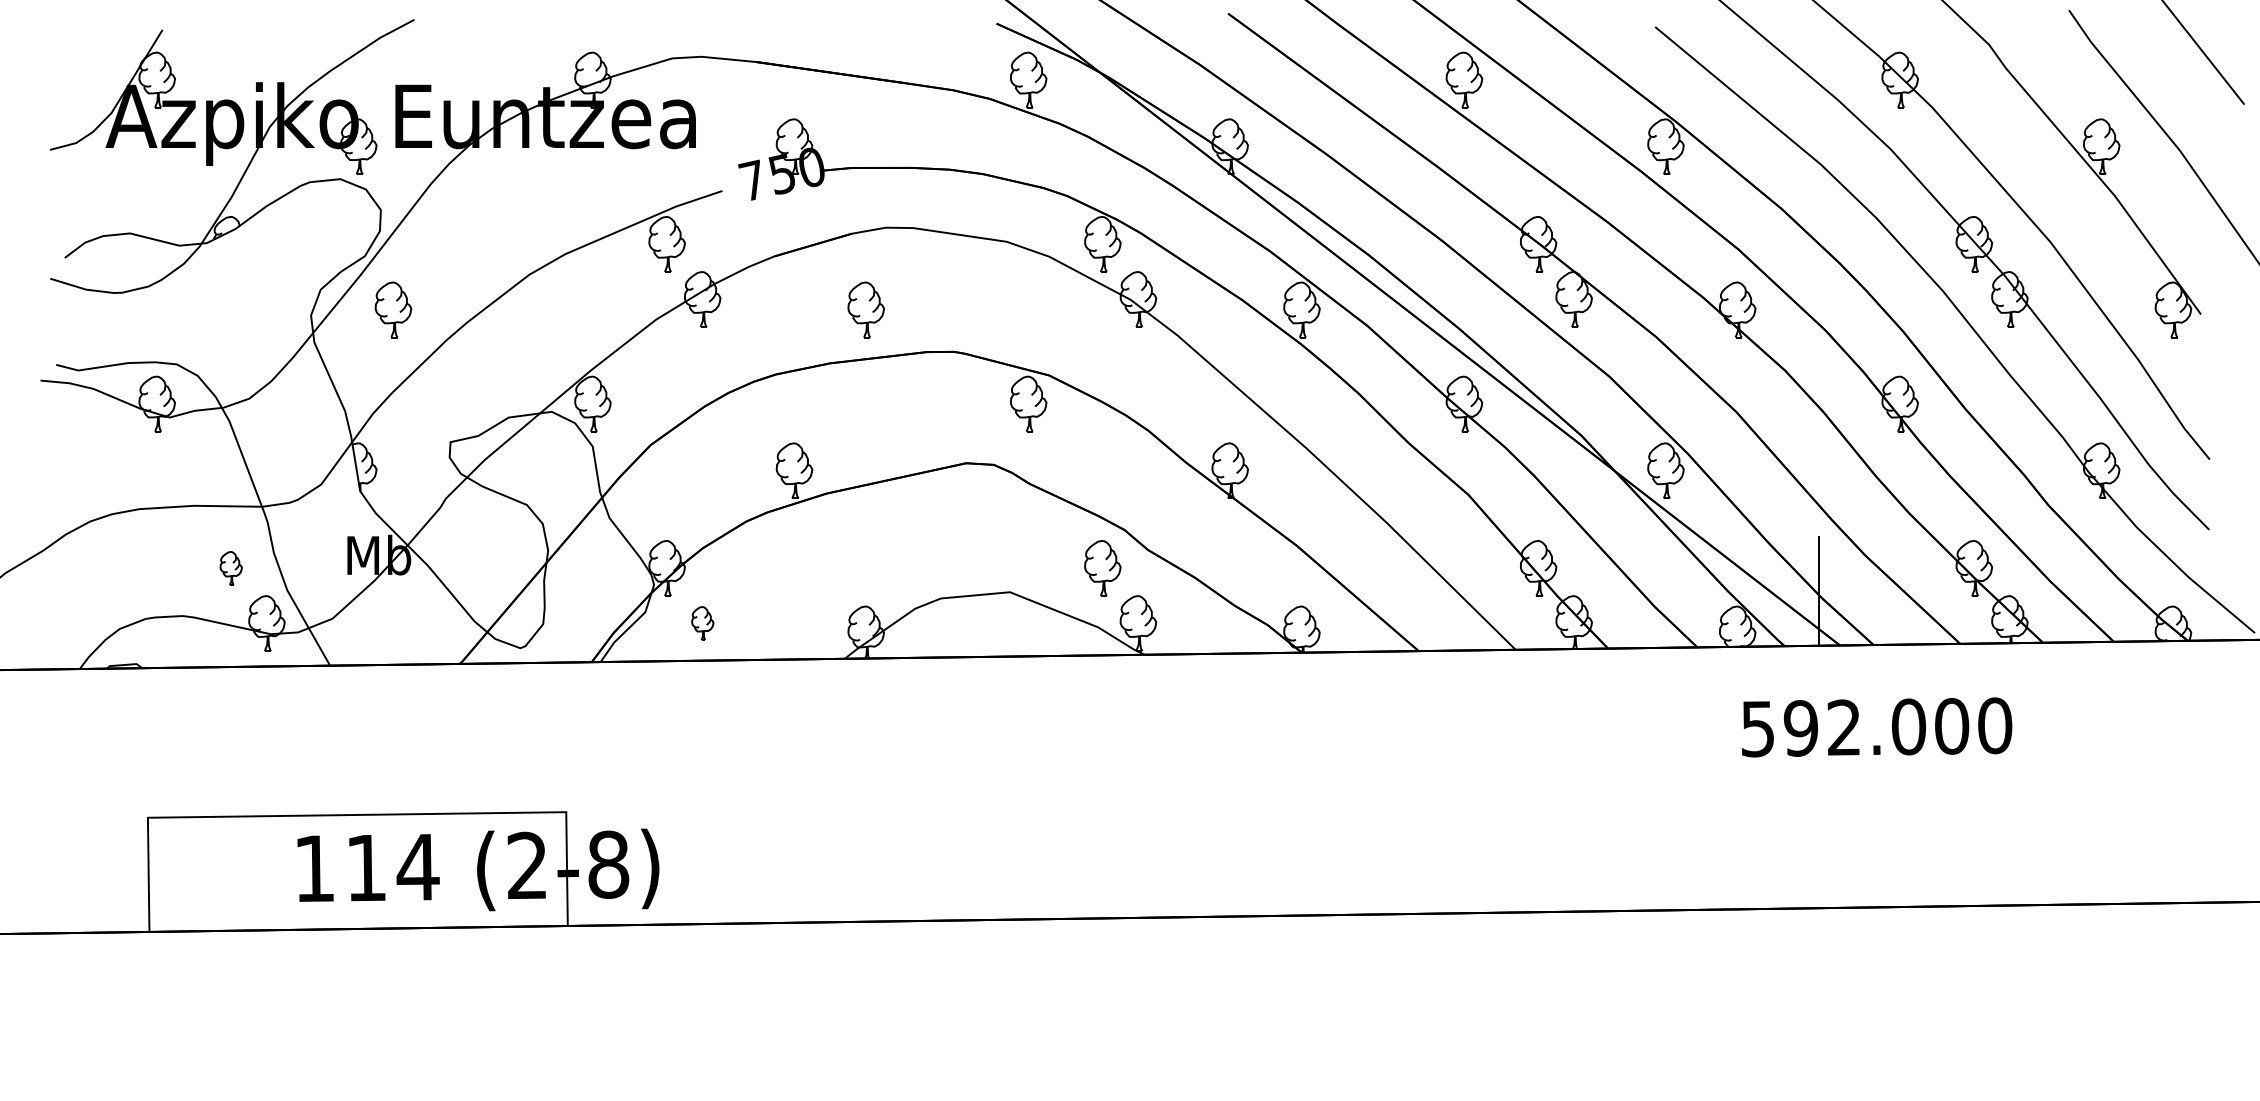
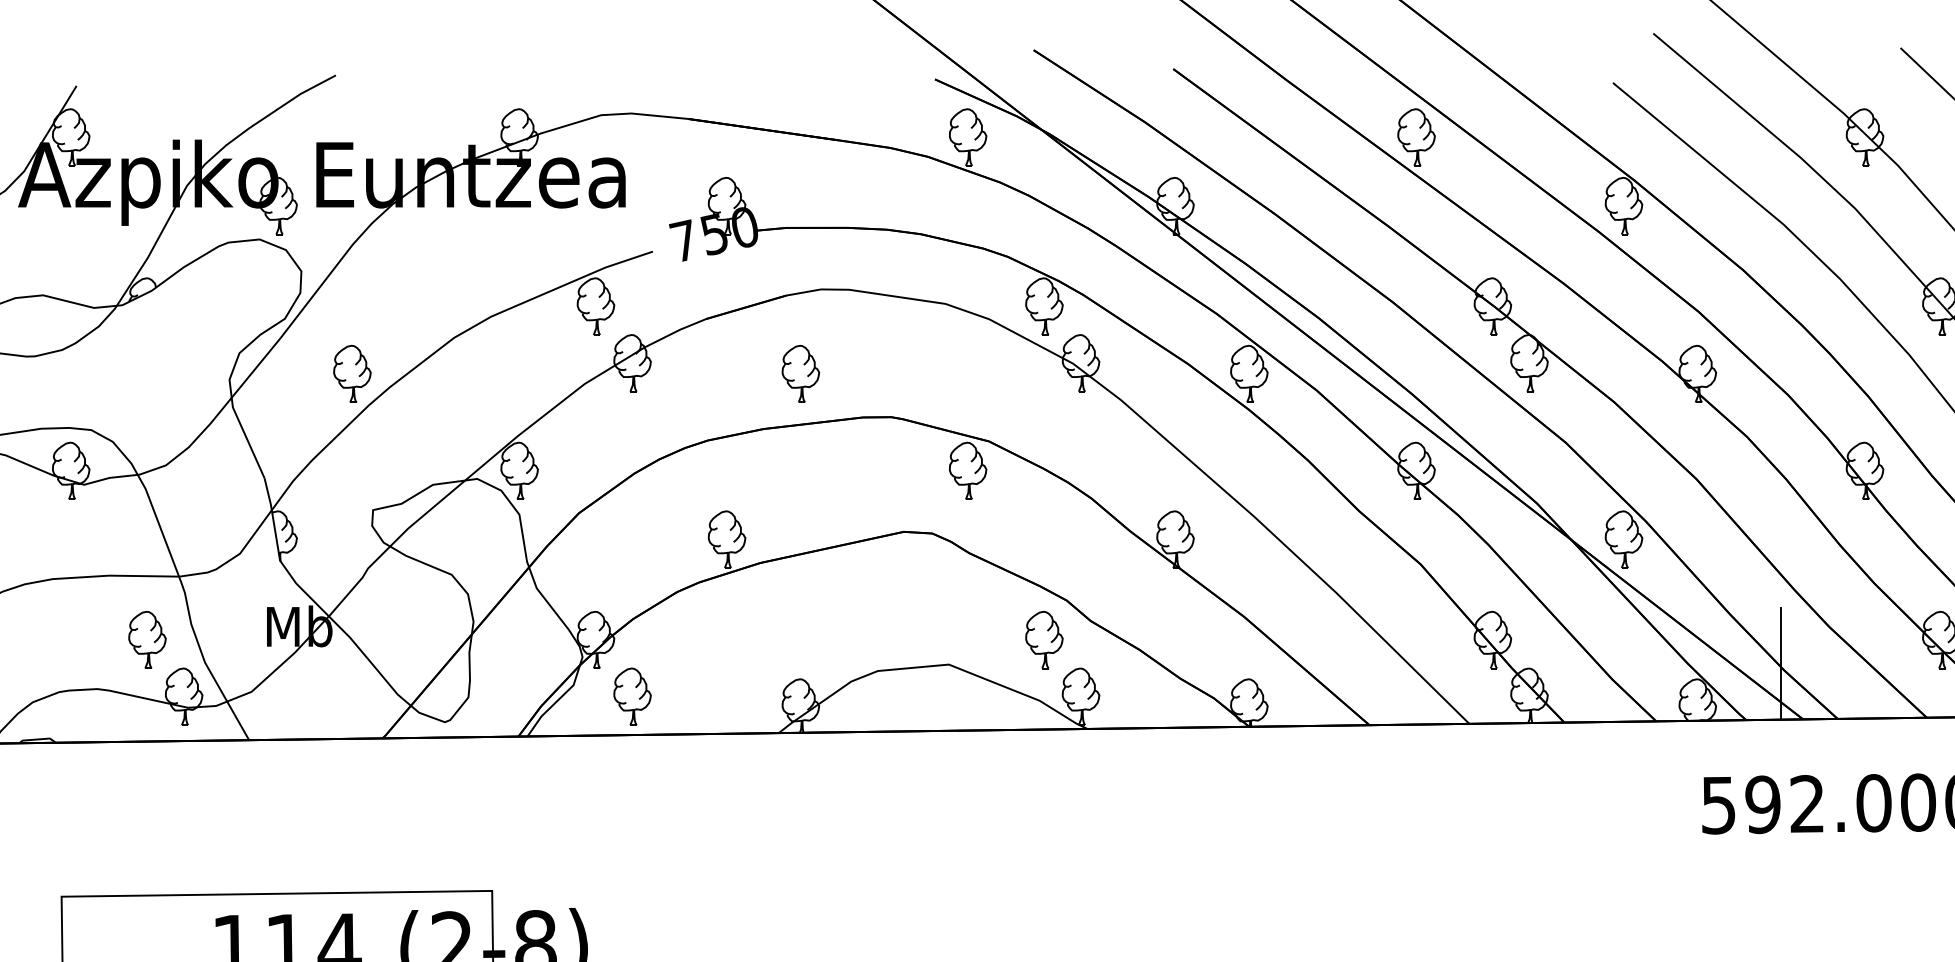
part: (393, 309) -> (352, 373), moved
part: (230, 568) -> (146, 640), size x1.67
part: (702, 623) -> (632, 696), size x1.67

